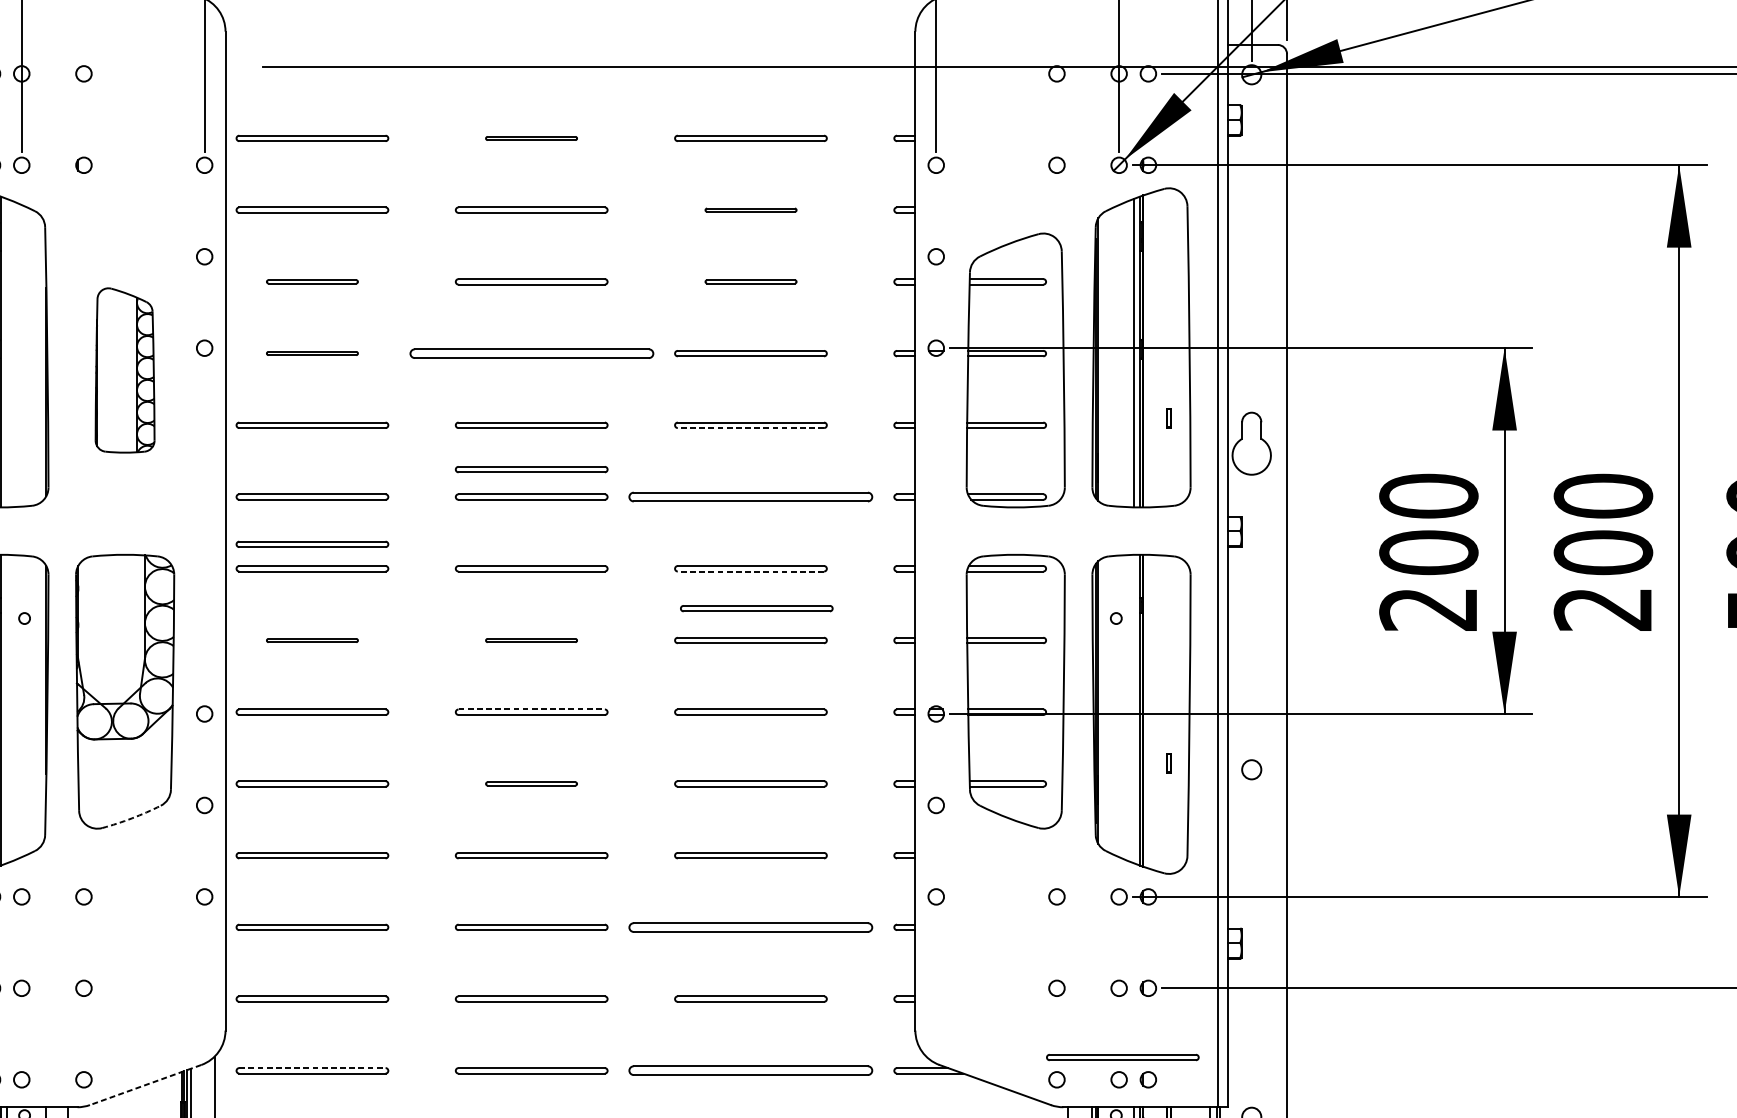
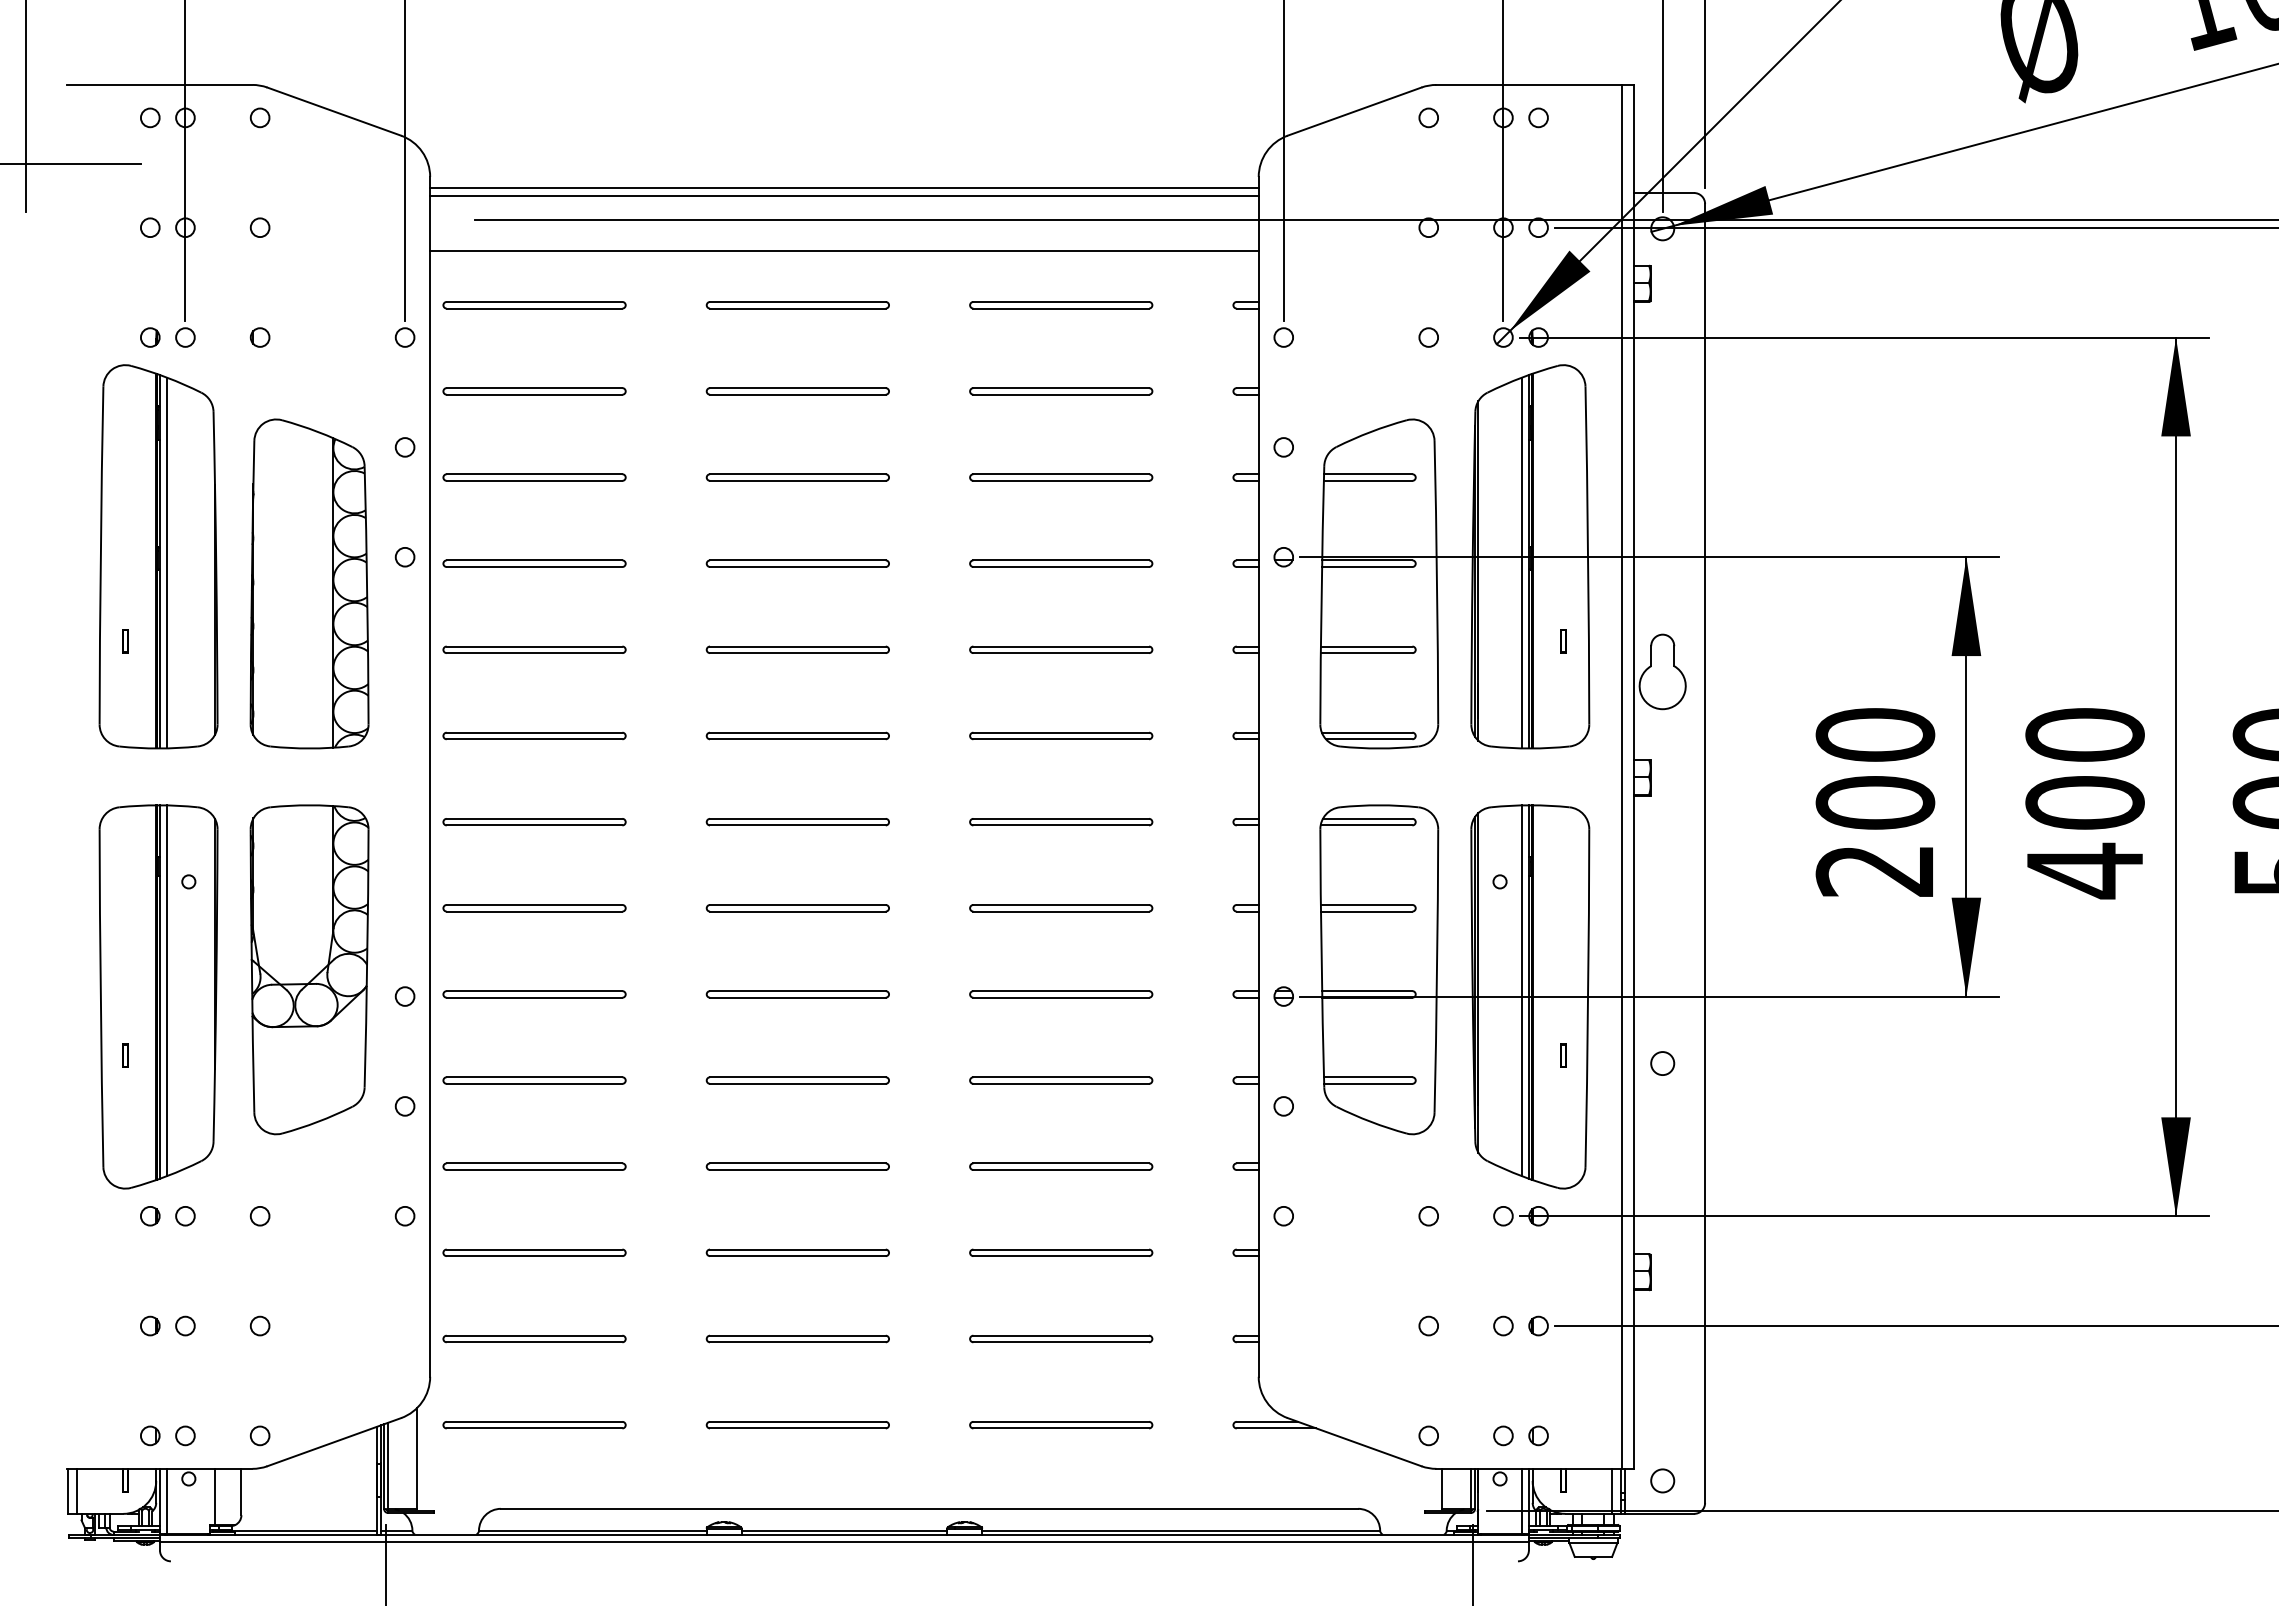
line: (570, 40) -> (844, 187), added
line: (570, 47) -> (844, 195), added
line: (570, 92) -> (844, 250), added
part: (531, 138) -> (797, 305), size x1.67
part: (751, 210) -> (1061, 391), size x1.67
part: (312, 281) -> (534, 477), size x1.67
part: (751, 281) -> (1061, 477), size x1.67
line: (6, 352) -> (167, 562), added
part: (312, 353) -> (534, 563), size x1.67
part: (531, 353) -> (797, 563), size x0.62
part: (125, 370) -> (309, 583), size x1.67
line: (751, 428) -> (1061, 653), dashed -> solid
part: (531, 469) -> (797, 702), removed
part: (751, 496) -> (1061, 735), size x0.62
part: (312, 544) -> (534, 792), removed
line: (751, 571) -> (1061, 825), dashed -> solid
part: (757, 608) -> (1068, 869), removed
text: (1602, 609) -> (2083, 870), 200 -> 400
part: (312, 640) -> (534, 908), size x1.67
part: (531, 640) -> (797, 908), size x1.67
line: (6, 708) -> (167, 990), added
line: (1134, 708) -> (1521, 990), added
line: (531, 709) -> (797, 991), dashed -> solid
part: (531, 783) -> (797, 1080), size x1.67
arc: (131, 818) -> (317, 1121), dashed -> solid
part: (751, 927) -> (1061, 1252), size x0.62
part: (1122, 1057) -> (1507, 1409), removed
line: (312, 1067) -> (534, 1421), dashed -> solid
part: (751, 1071) -> (1061, 1425), size x0.62
line: (145, 1085) -> (333, 1442), dashed -> solid

